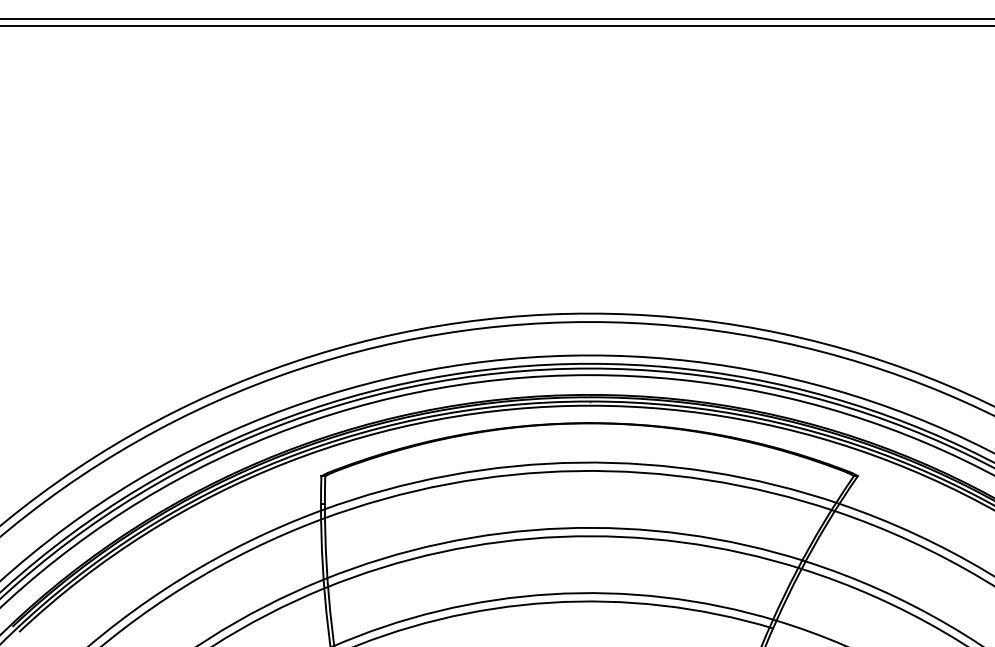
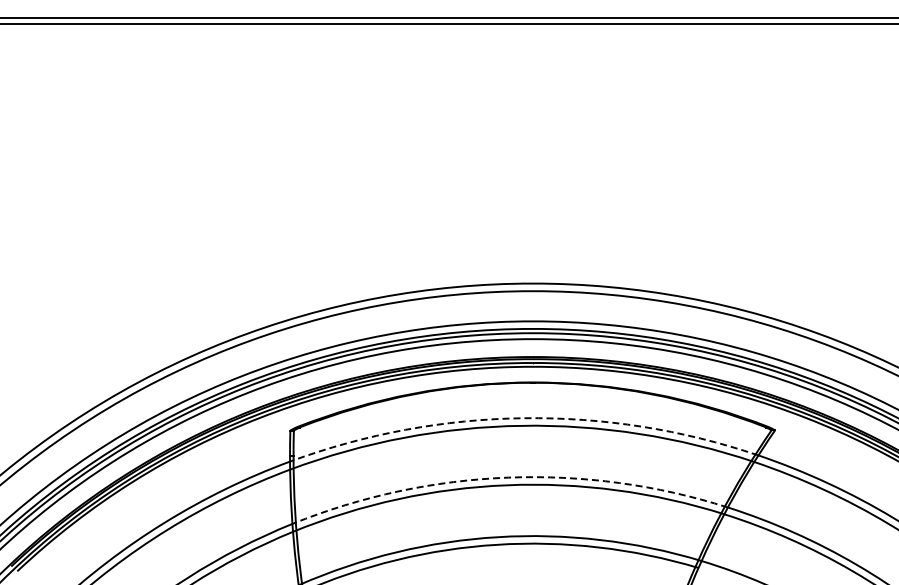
arc: (579, 462) -> (523, 418), solid -> dashed
arc: (562, 528) -> (508, 477), solid -> dashed

